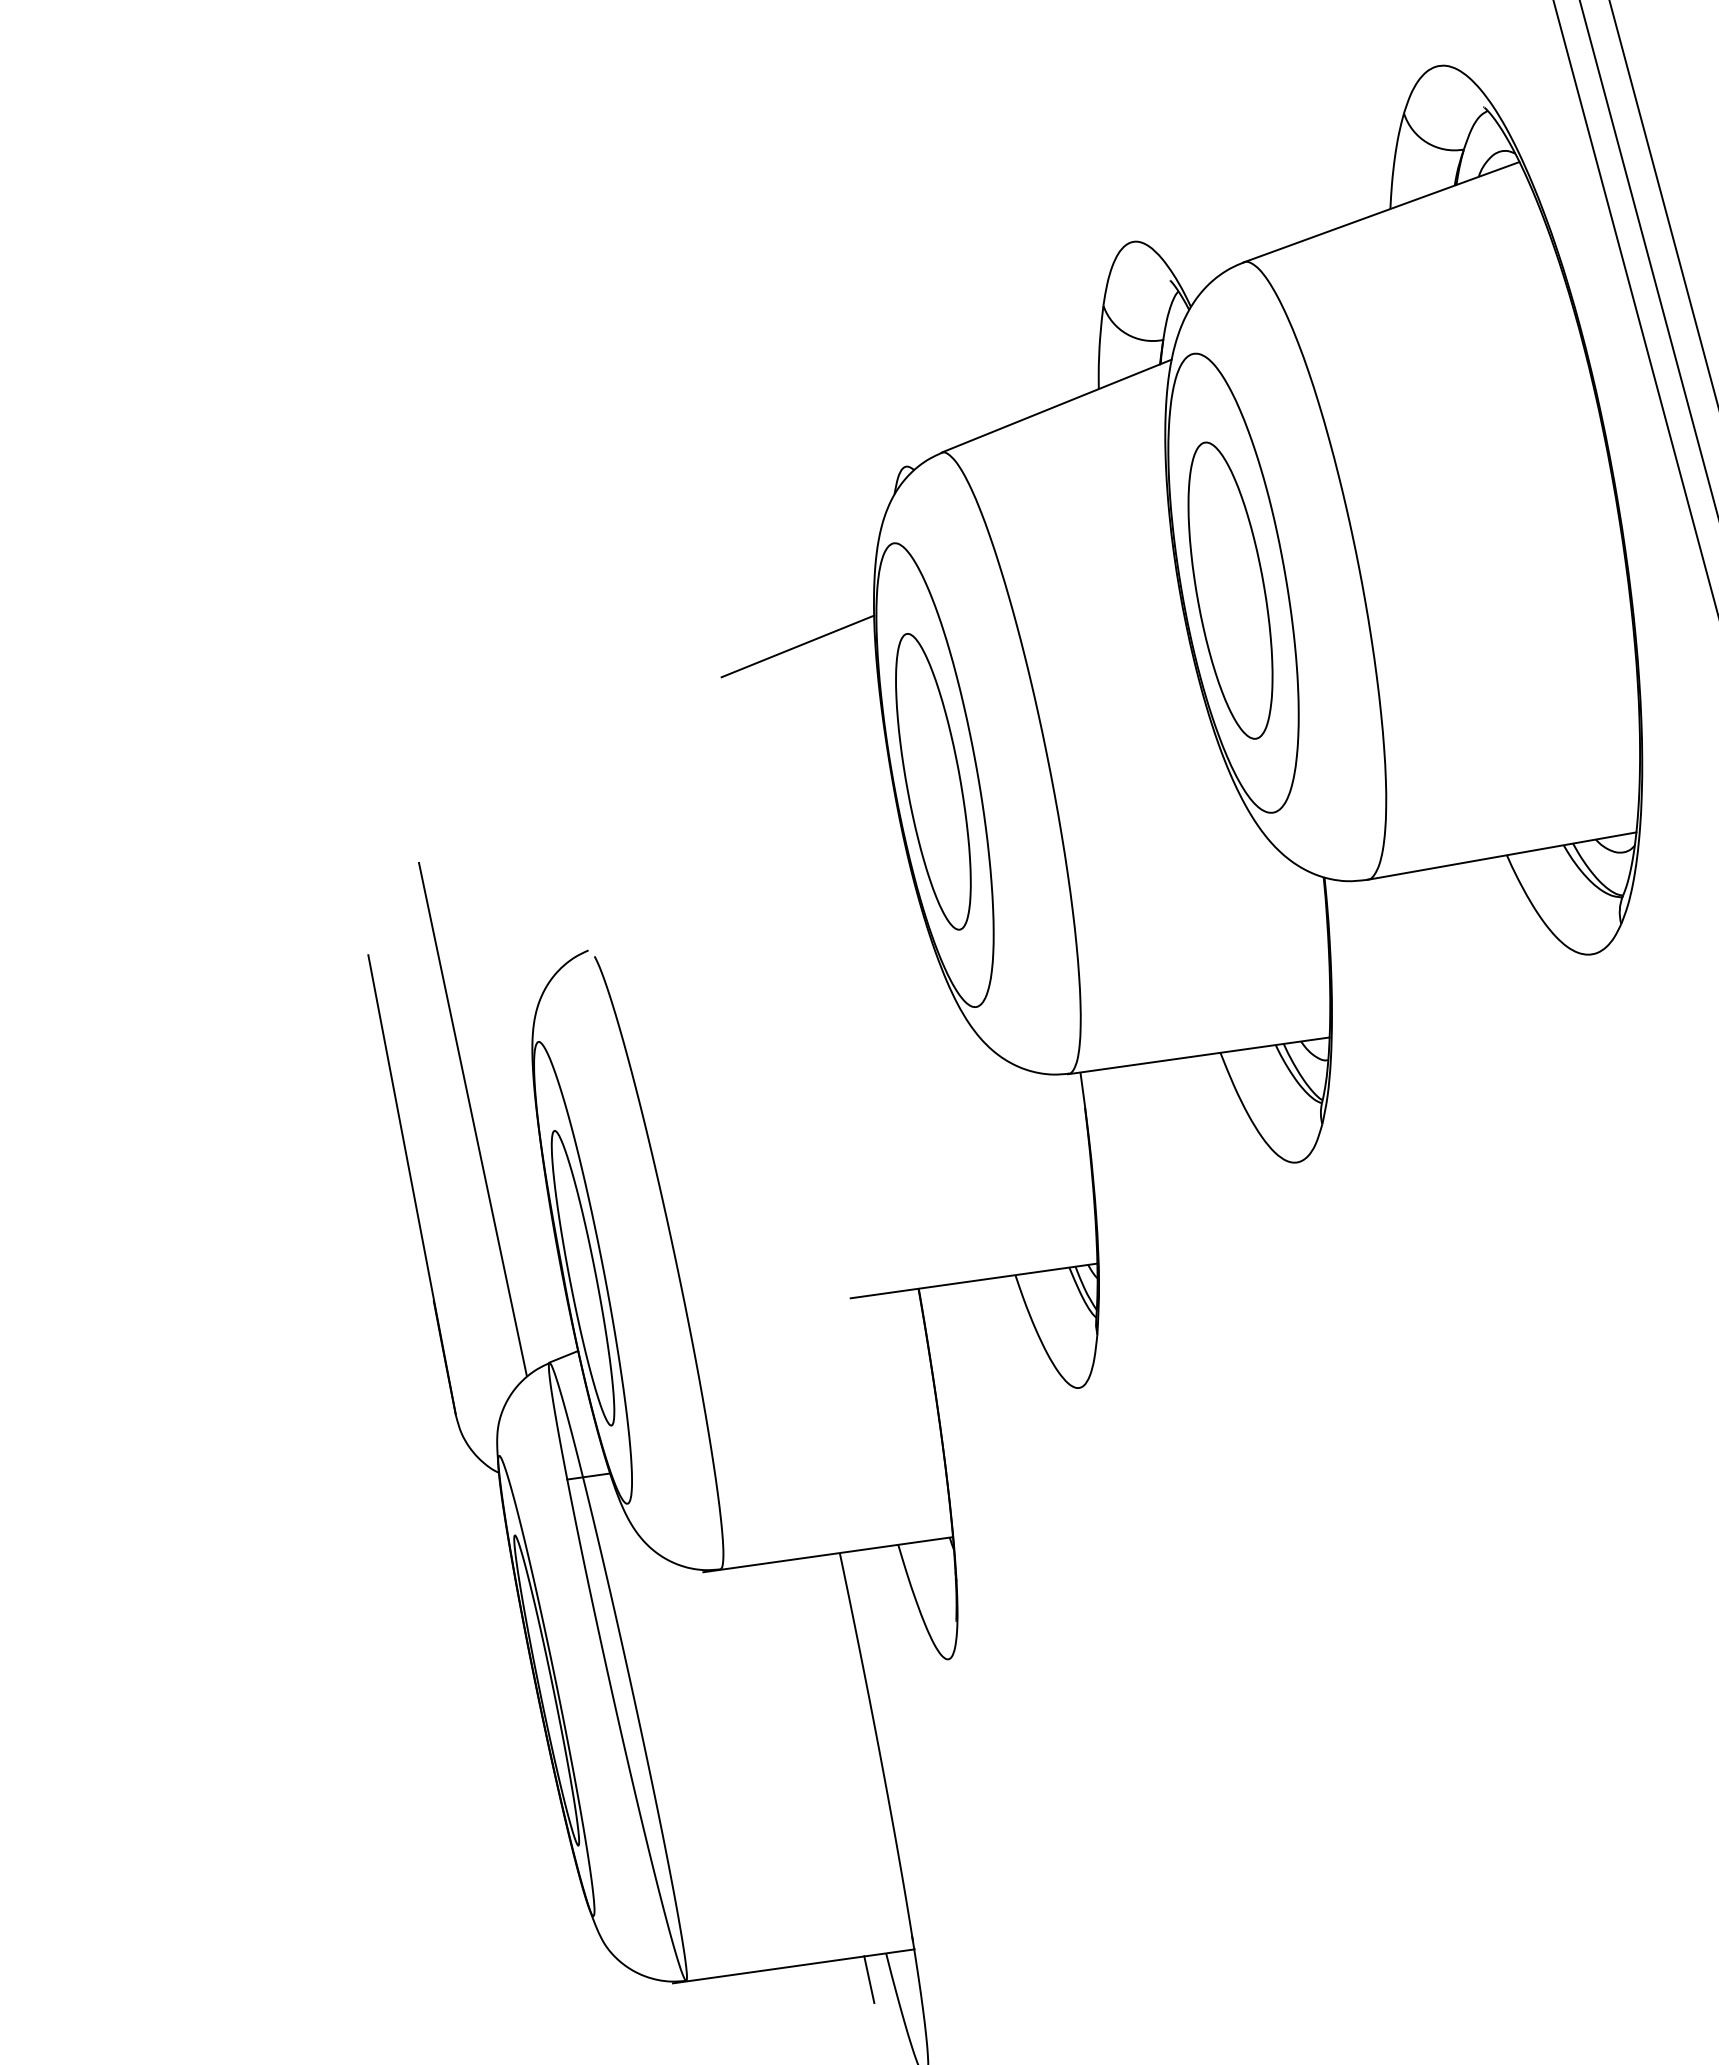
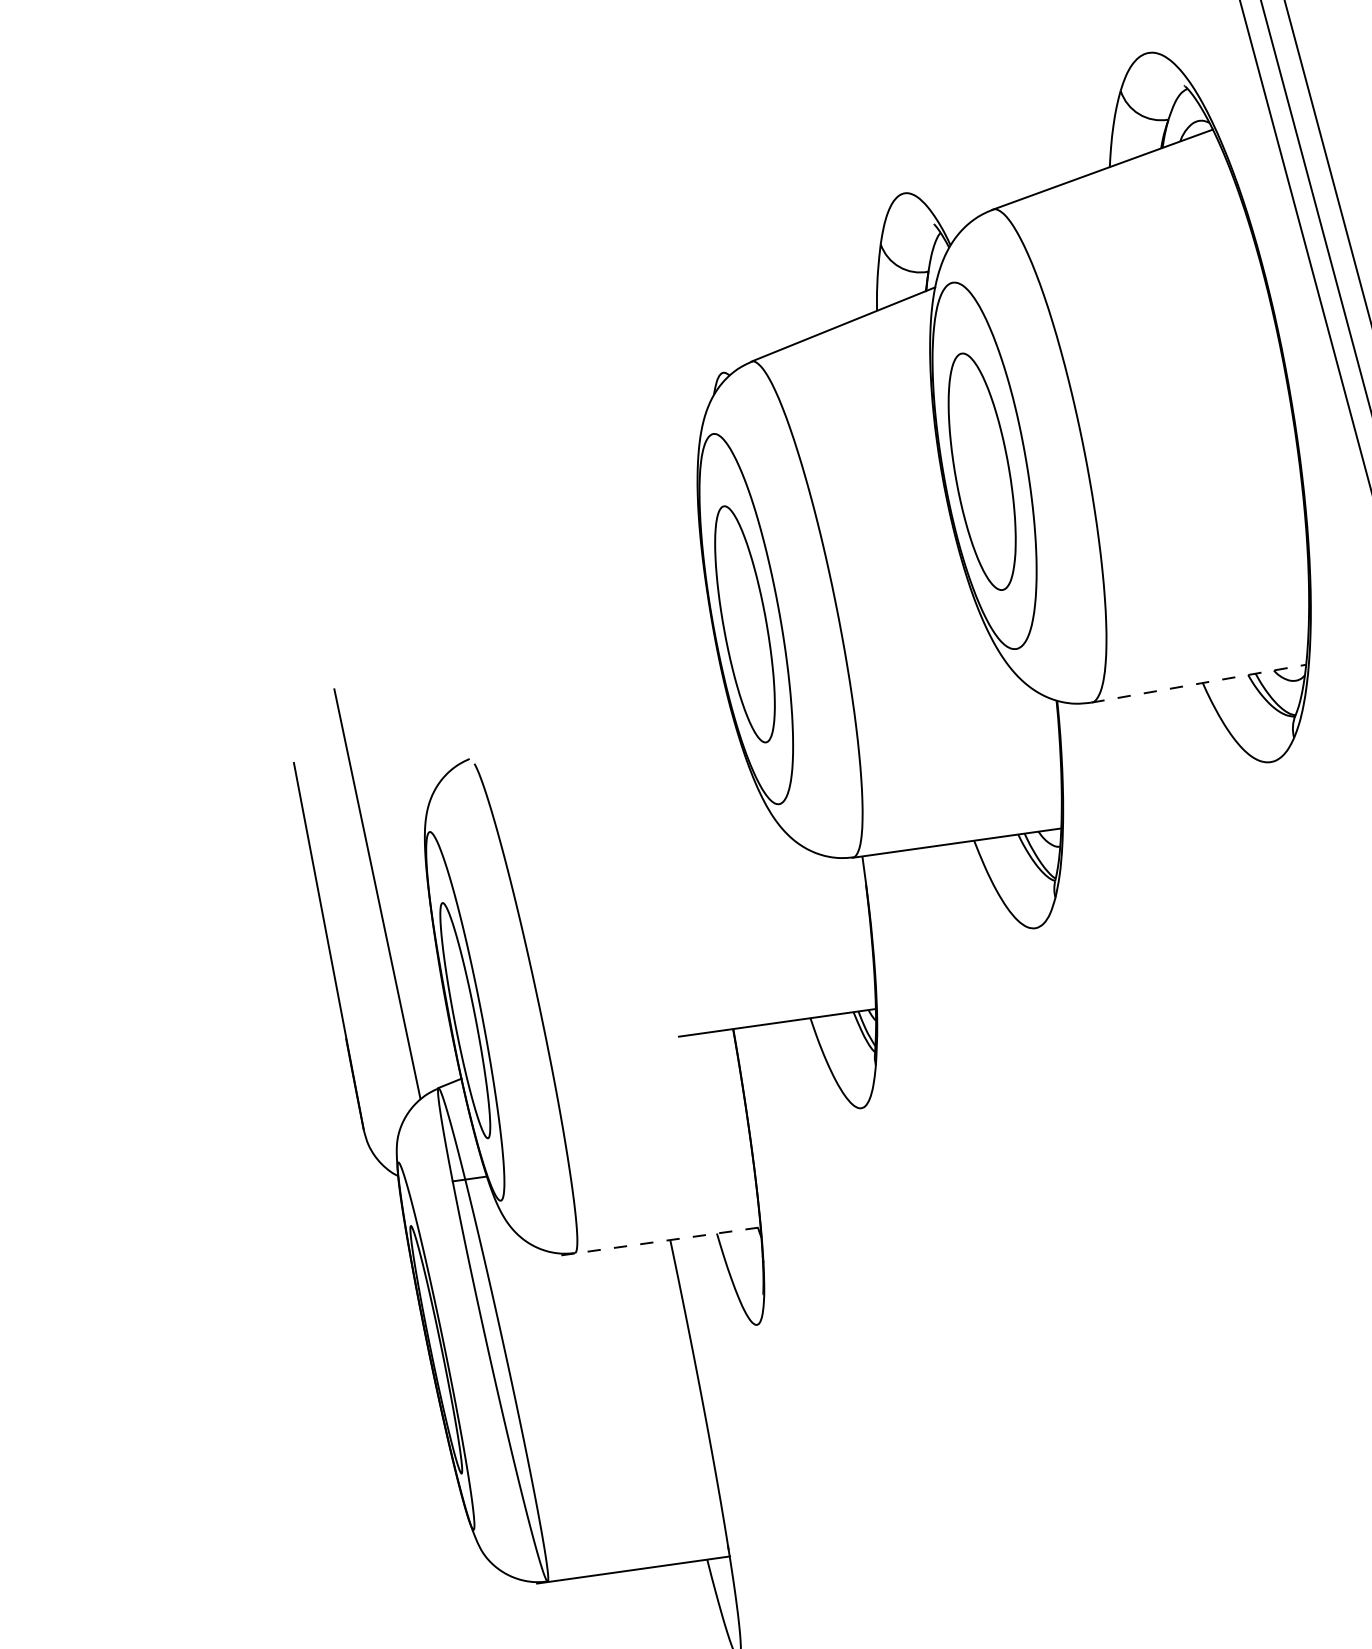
line: (797, 646) -> (636, 516), removed
line: (1501, 856) -> (1198, 683), solid -> dashed
line: (828, 1554) -> (661, 1241), solid -> dashed
line: (869, 1979) -> (693, 1580), removed

